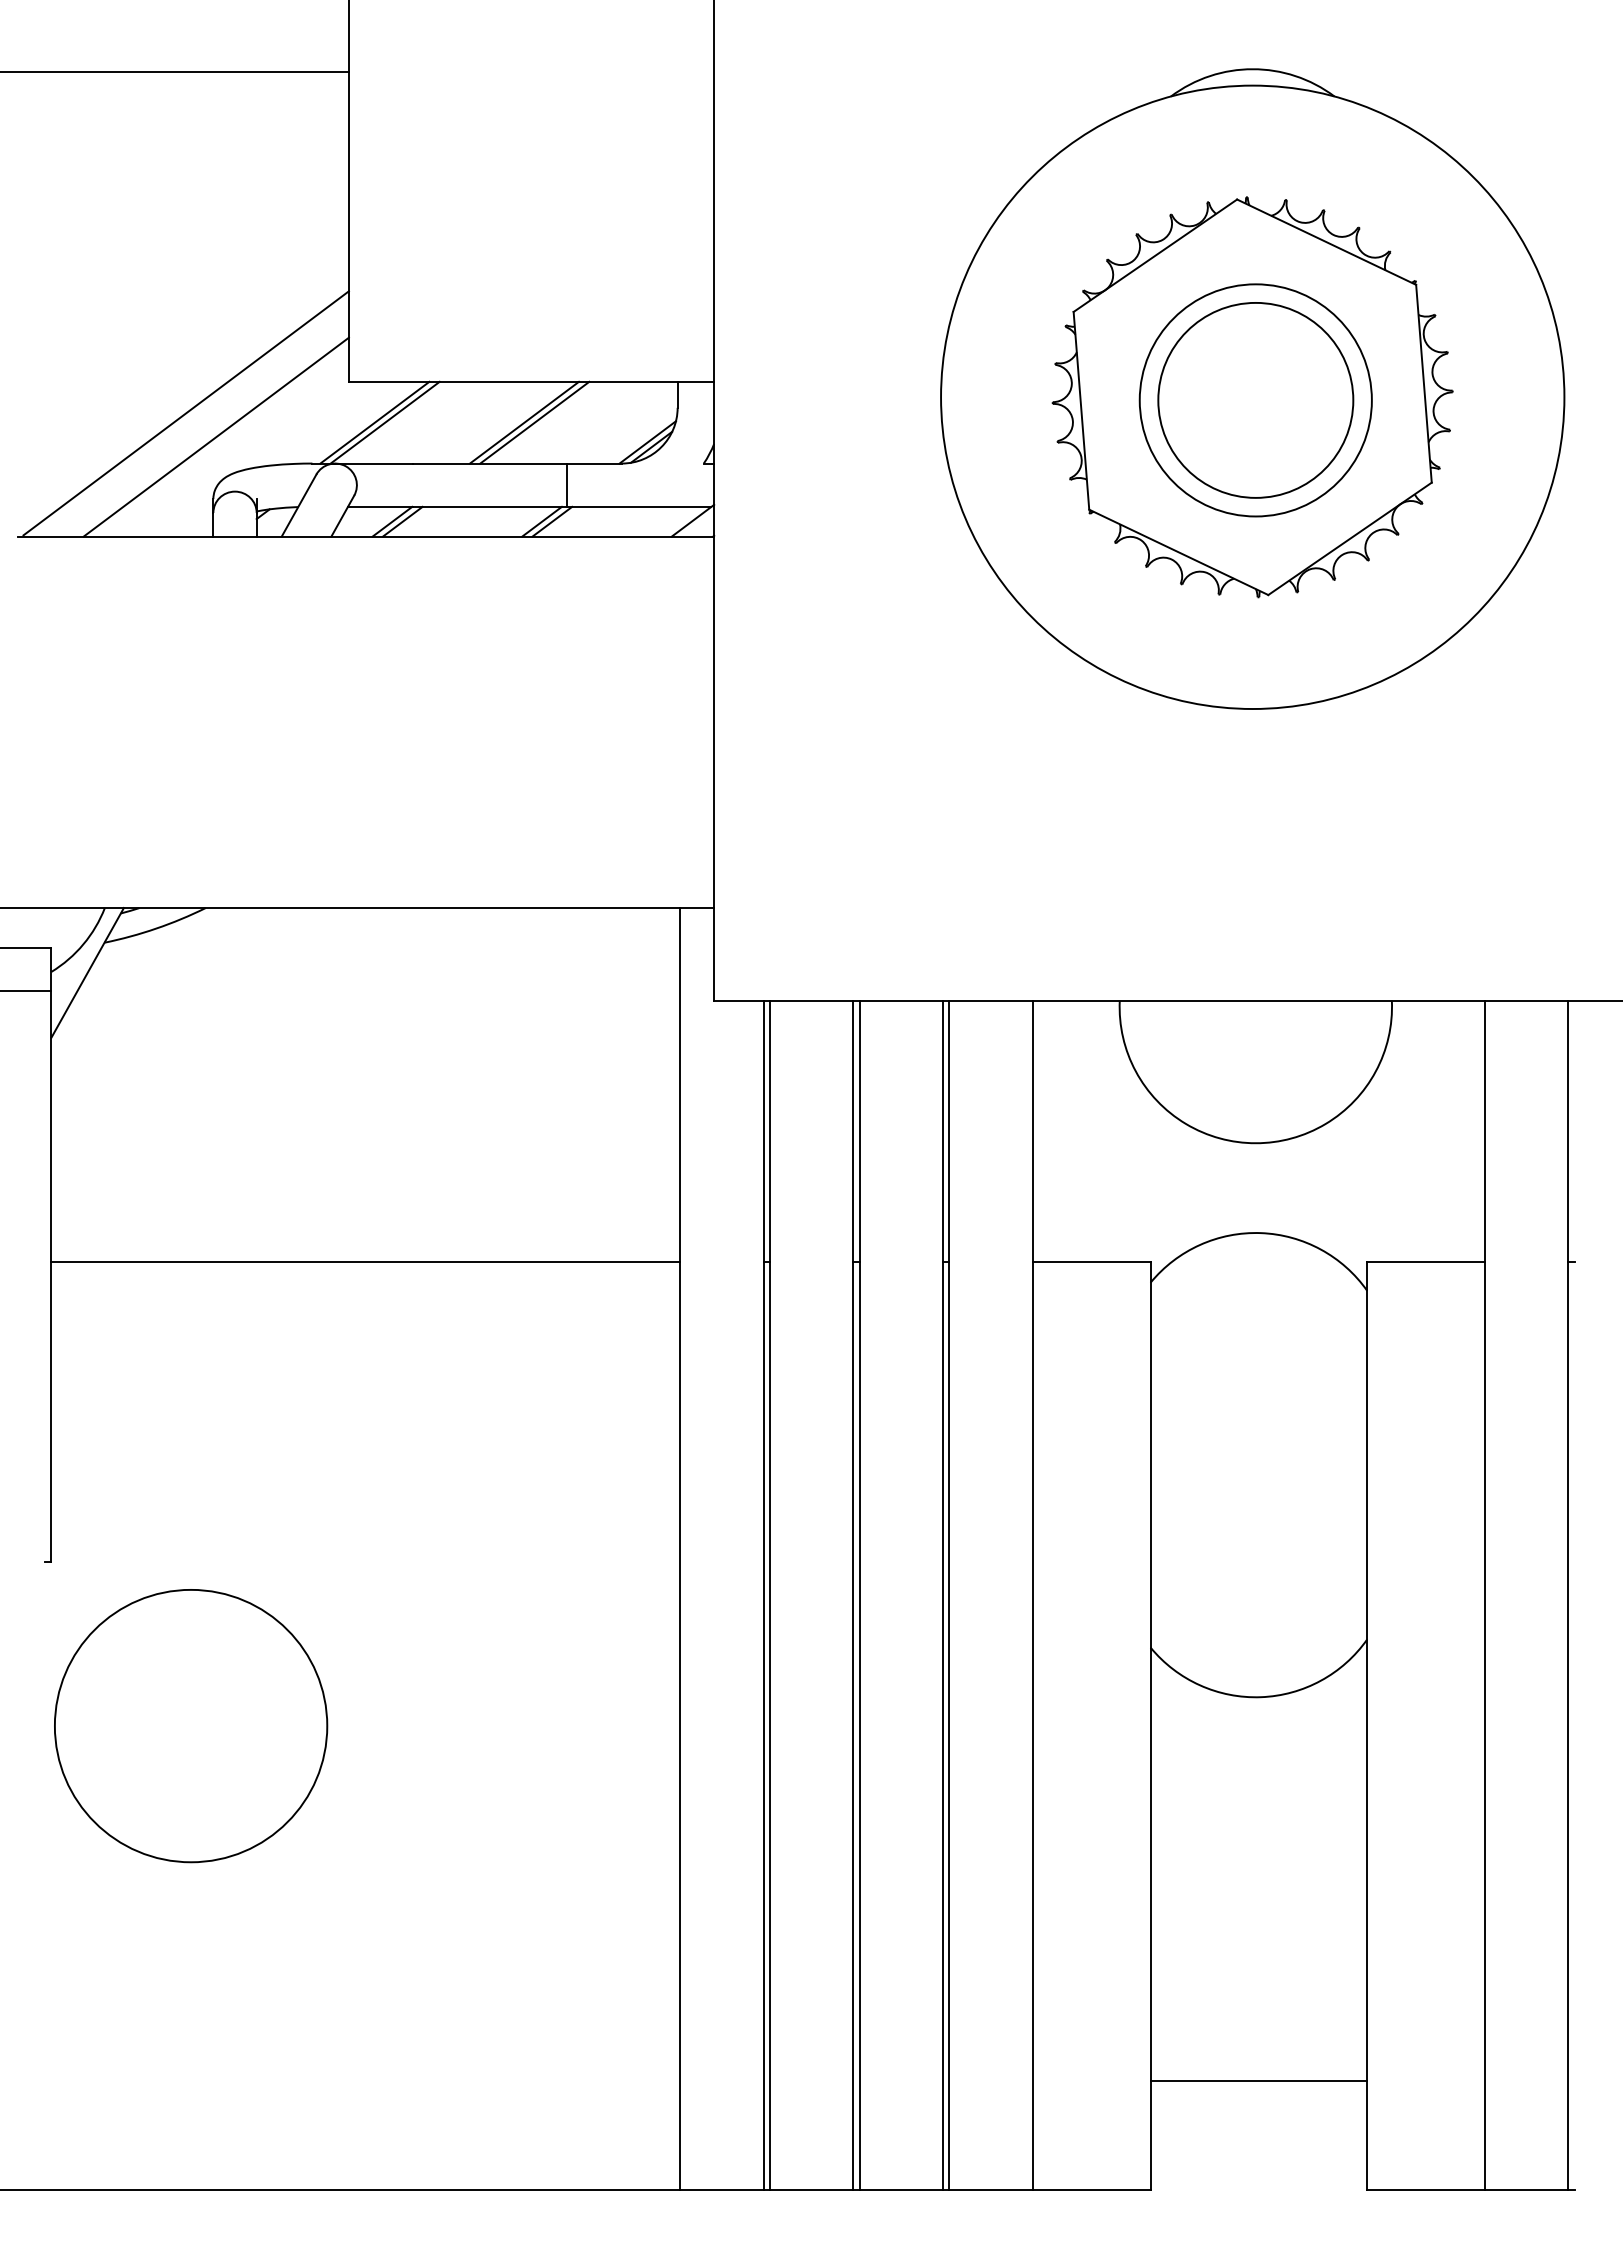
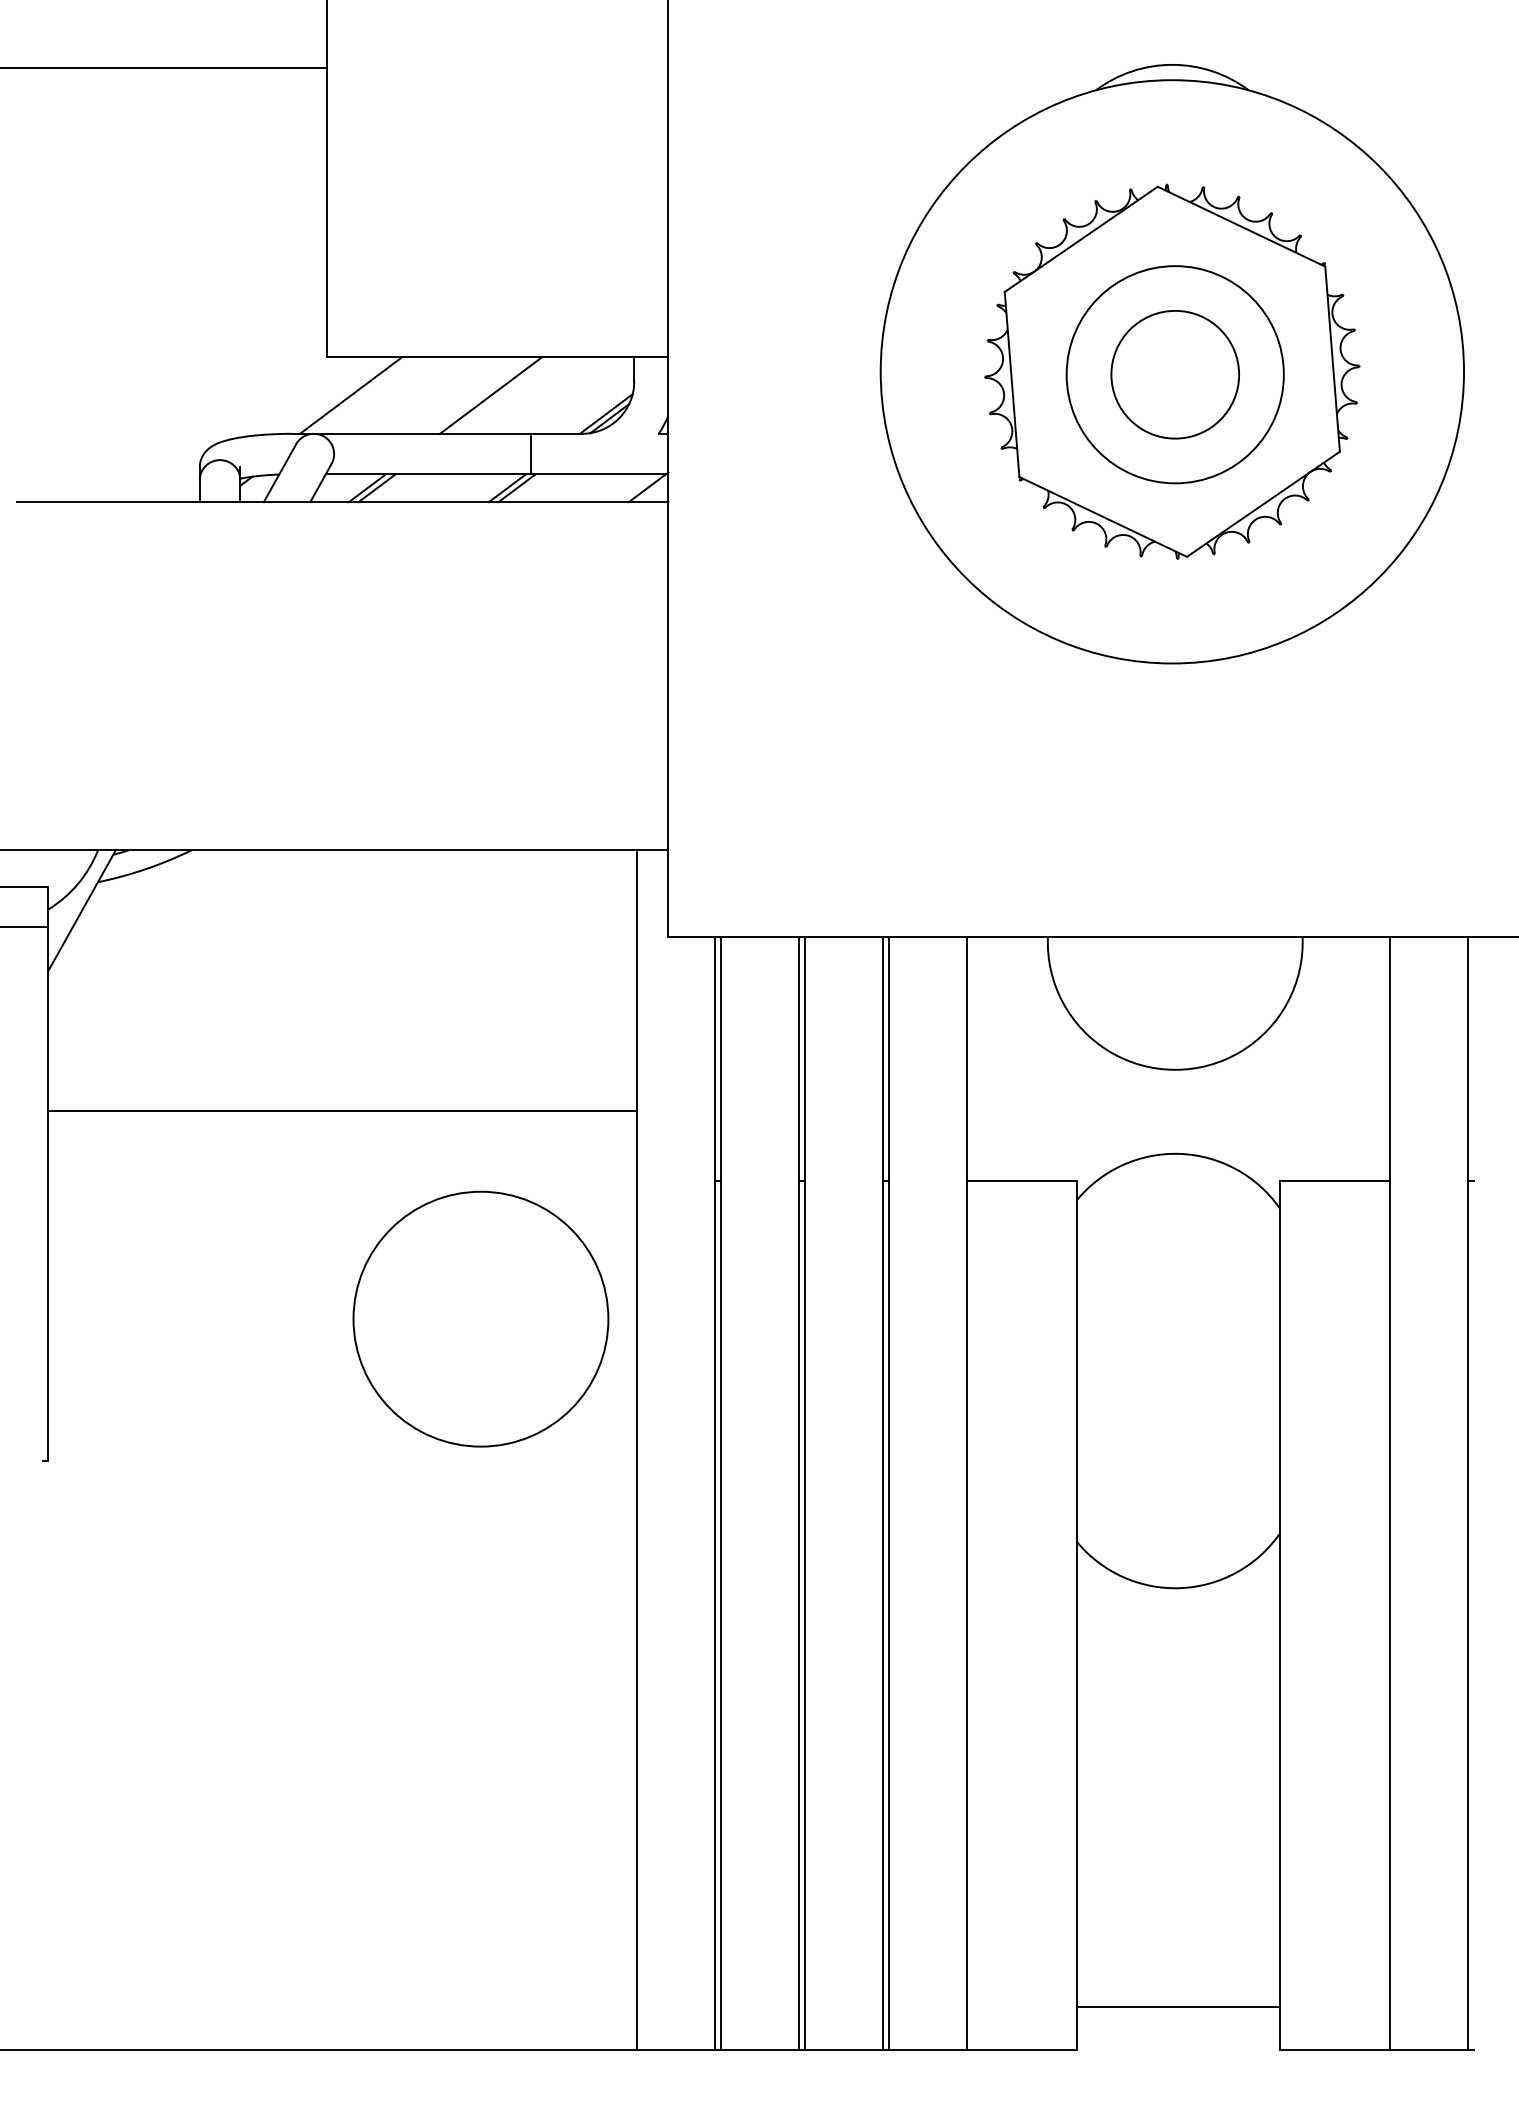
circle: (1256, 400) -> (1175, 374), size x0.7
line: (186, 412) -> (174, 386), removed
line: (385, 422) -> (360, 395), removed
line: (534, 422) -> (500, 395), removed
line: (216, 437) -> (202, 409), removed
line: (365, 1261) -> (342, 1110), moved
circle: (190, 1725) -> (480, 1318), moved
line: (1258, 2081) -> (1177, 2007), moved

